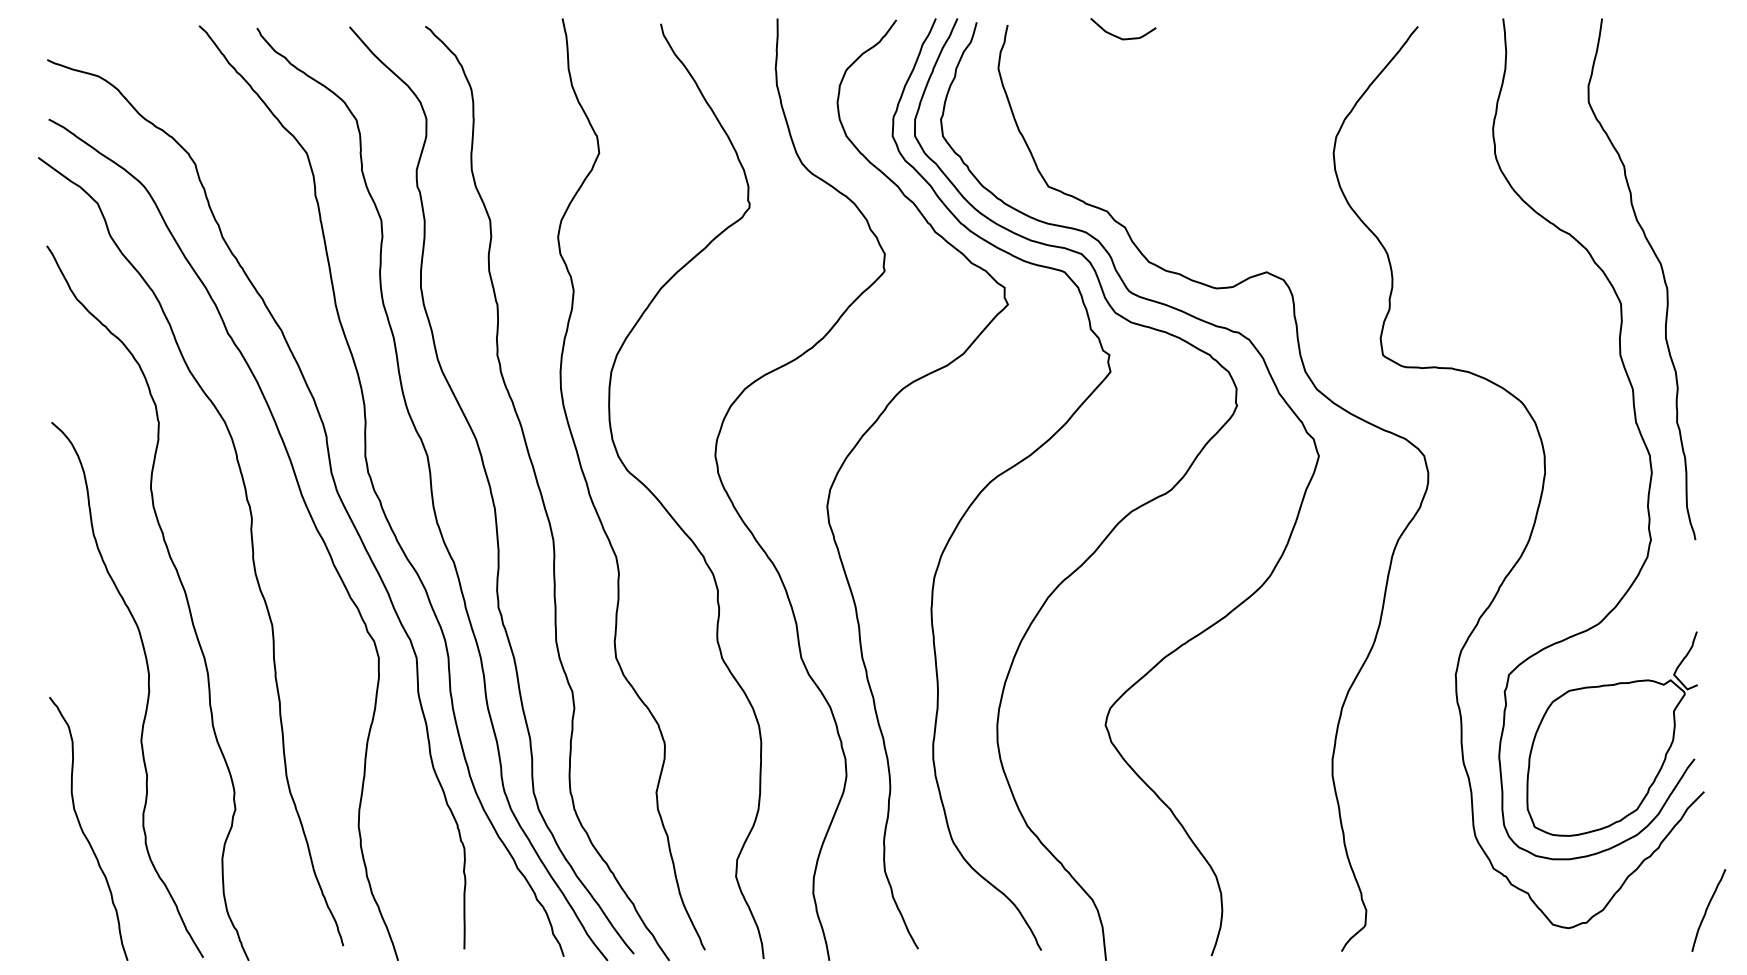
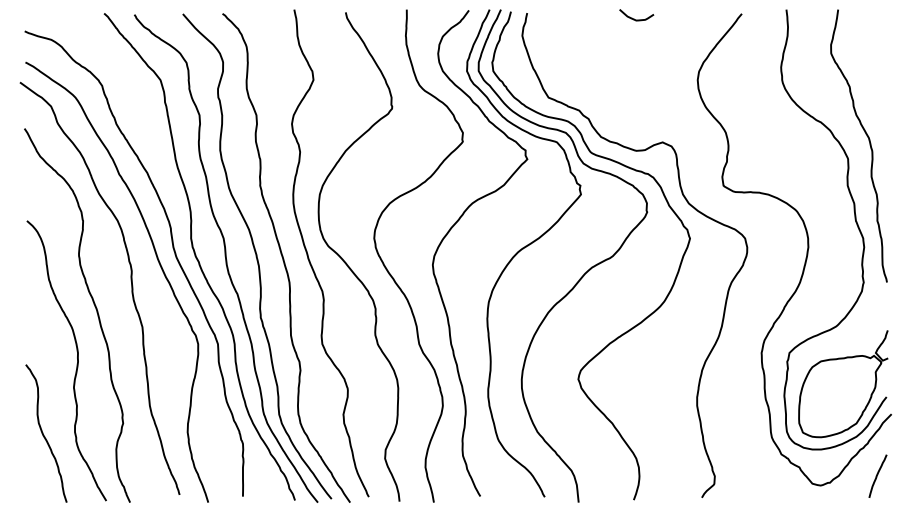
curve: (1119, 35) -> (634, 18), moved
curve: (1707, 908) -> (877, 475), moved

